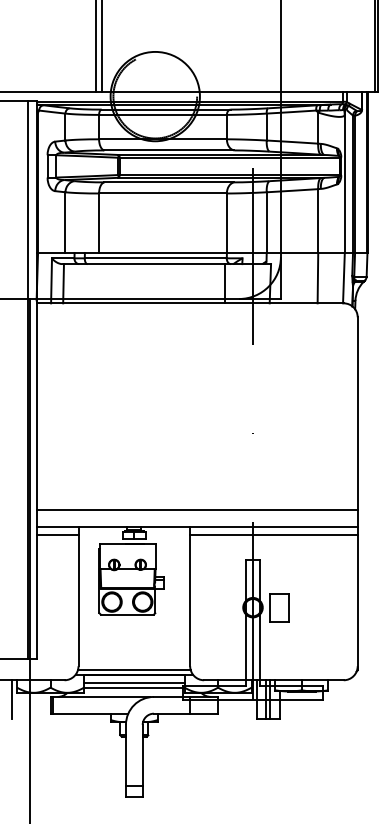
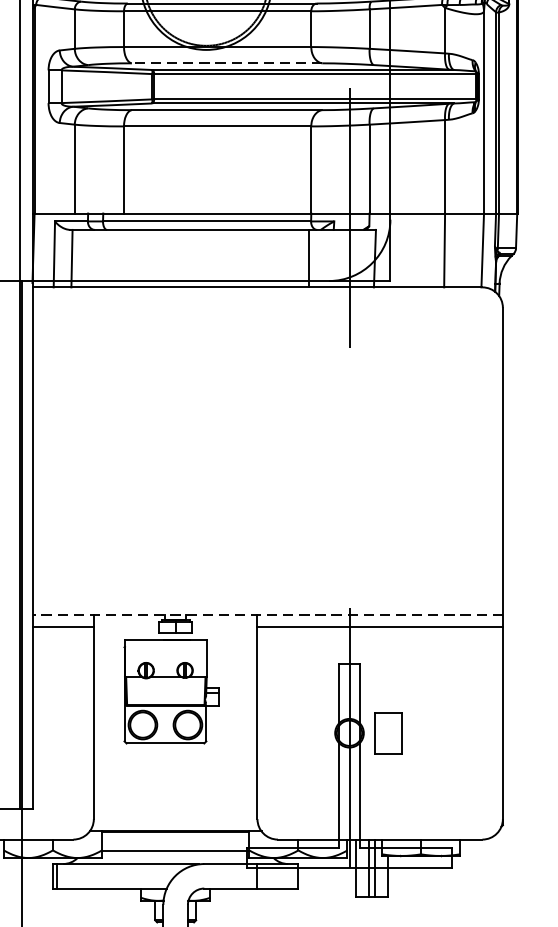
line: (168, 150) -> (225, 63), solid -> dashed
line: (196, 509) -> (266, 589), removed
line: (197, 526) -> (268, 614), solid -> dashed
line: (133, 670) -> (174, 825), removed
line: (134, 682) -> (175, 842), removed

